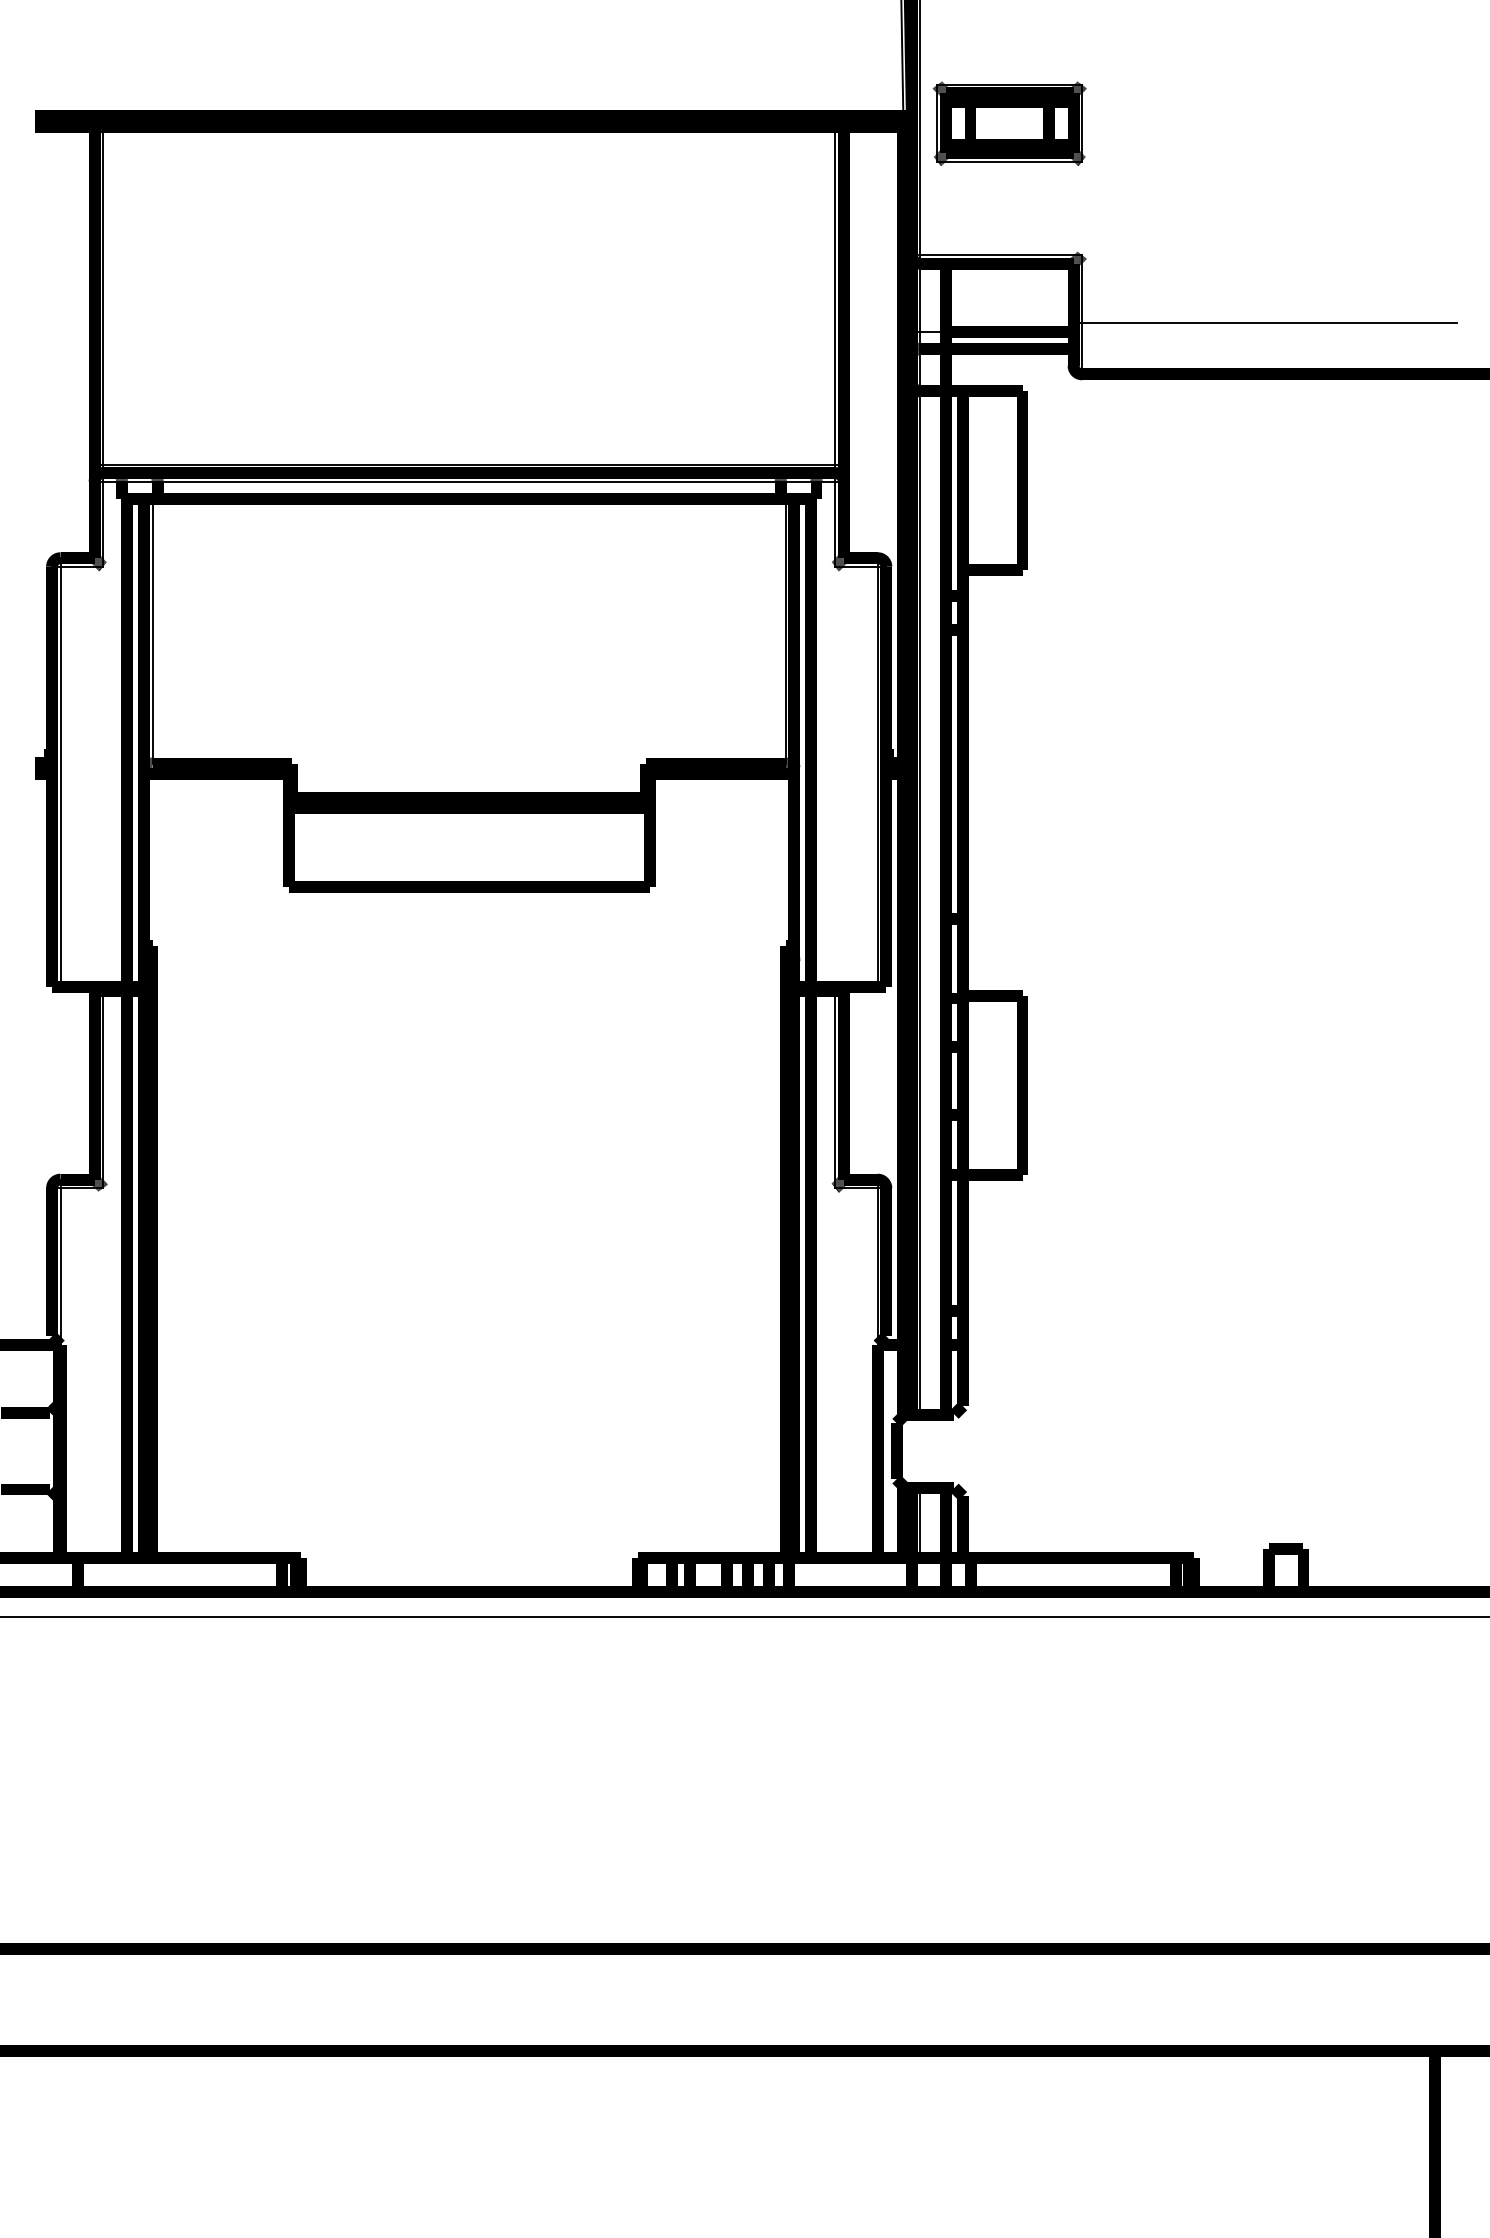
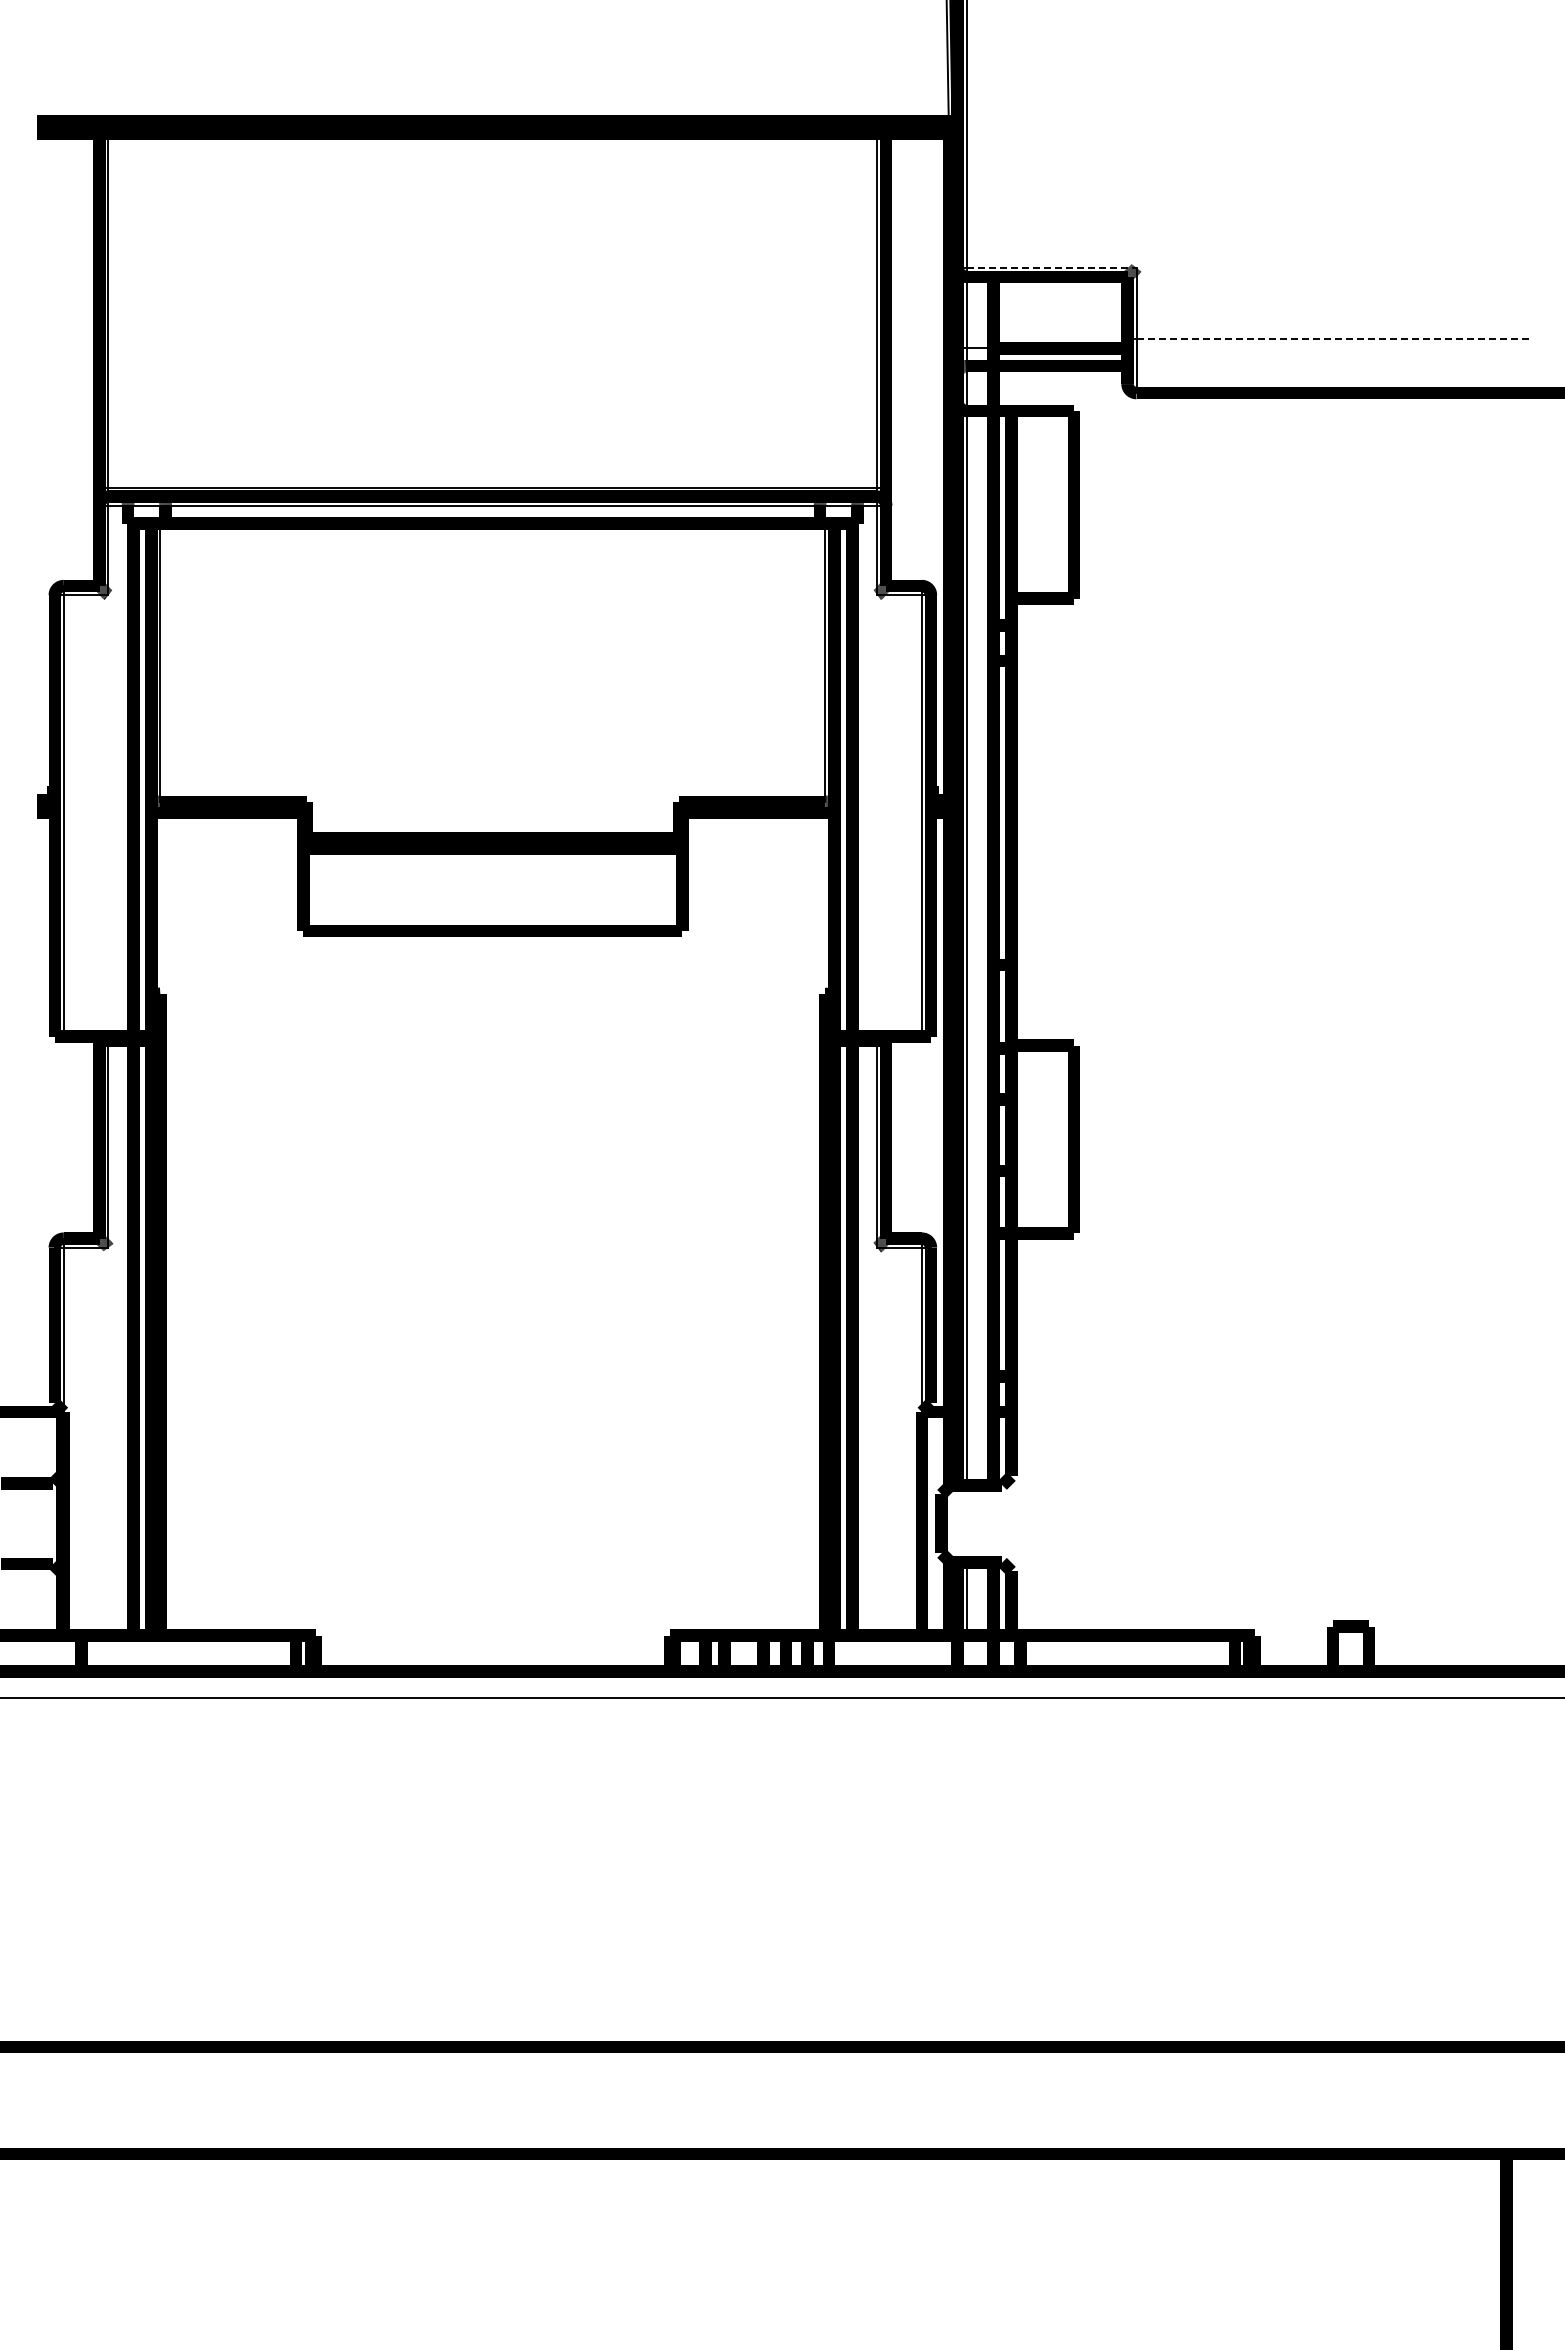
part: (1009, 123) -> (1060, 129), removed
line: (1001, 254) -> (1051, 267), solid -> dashed
line: (1269, 323) -> (1333, 339), solid -> dashed

